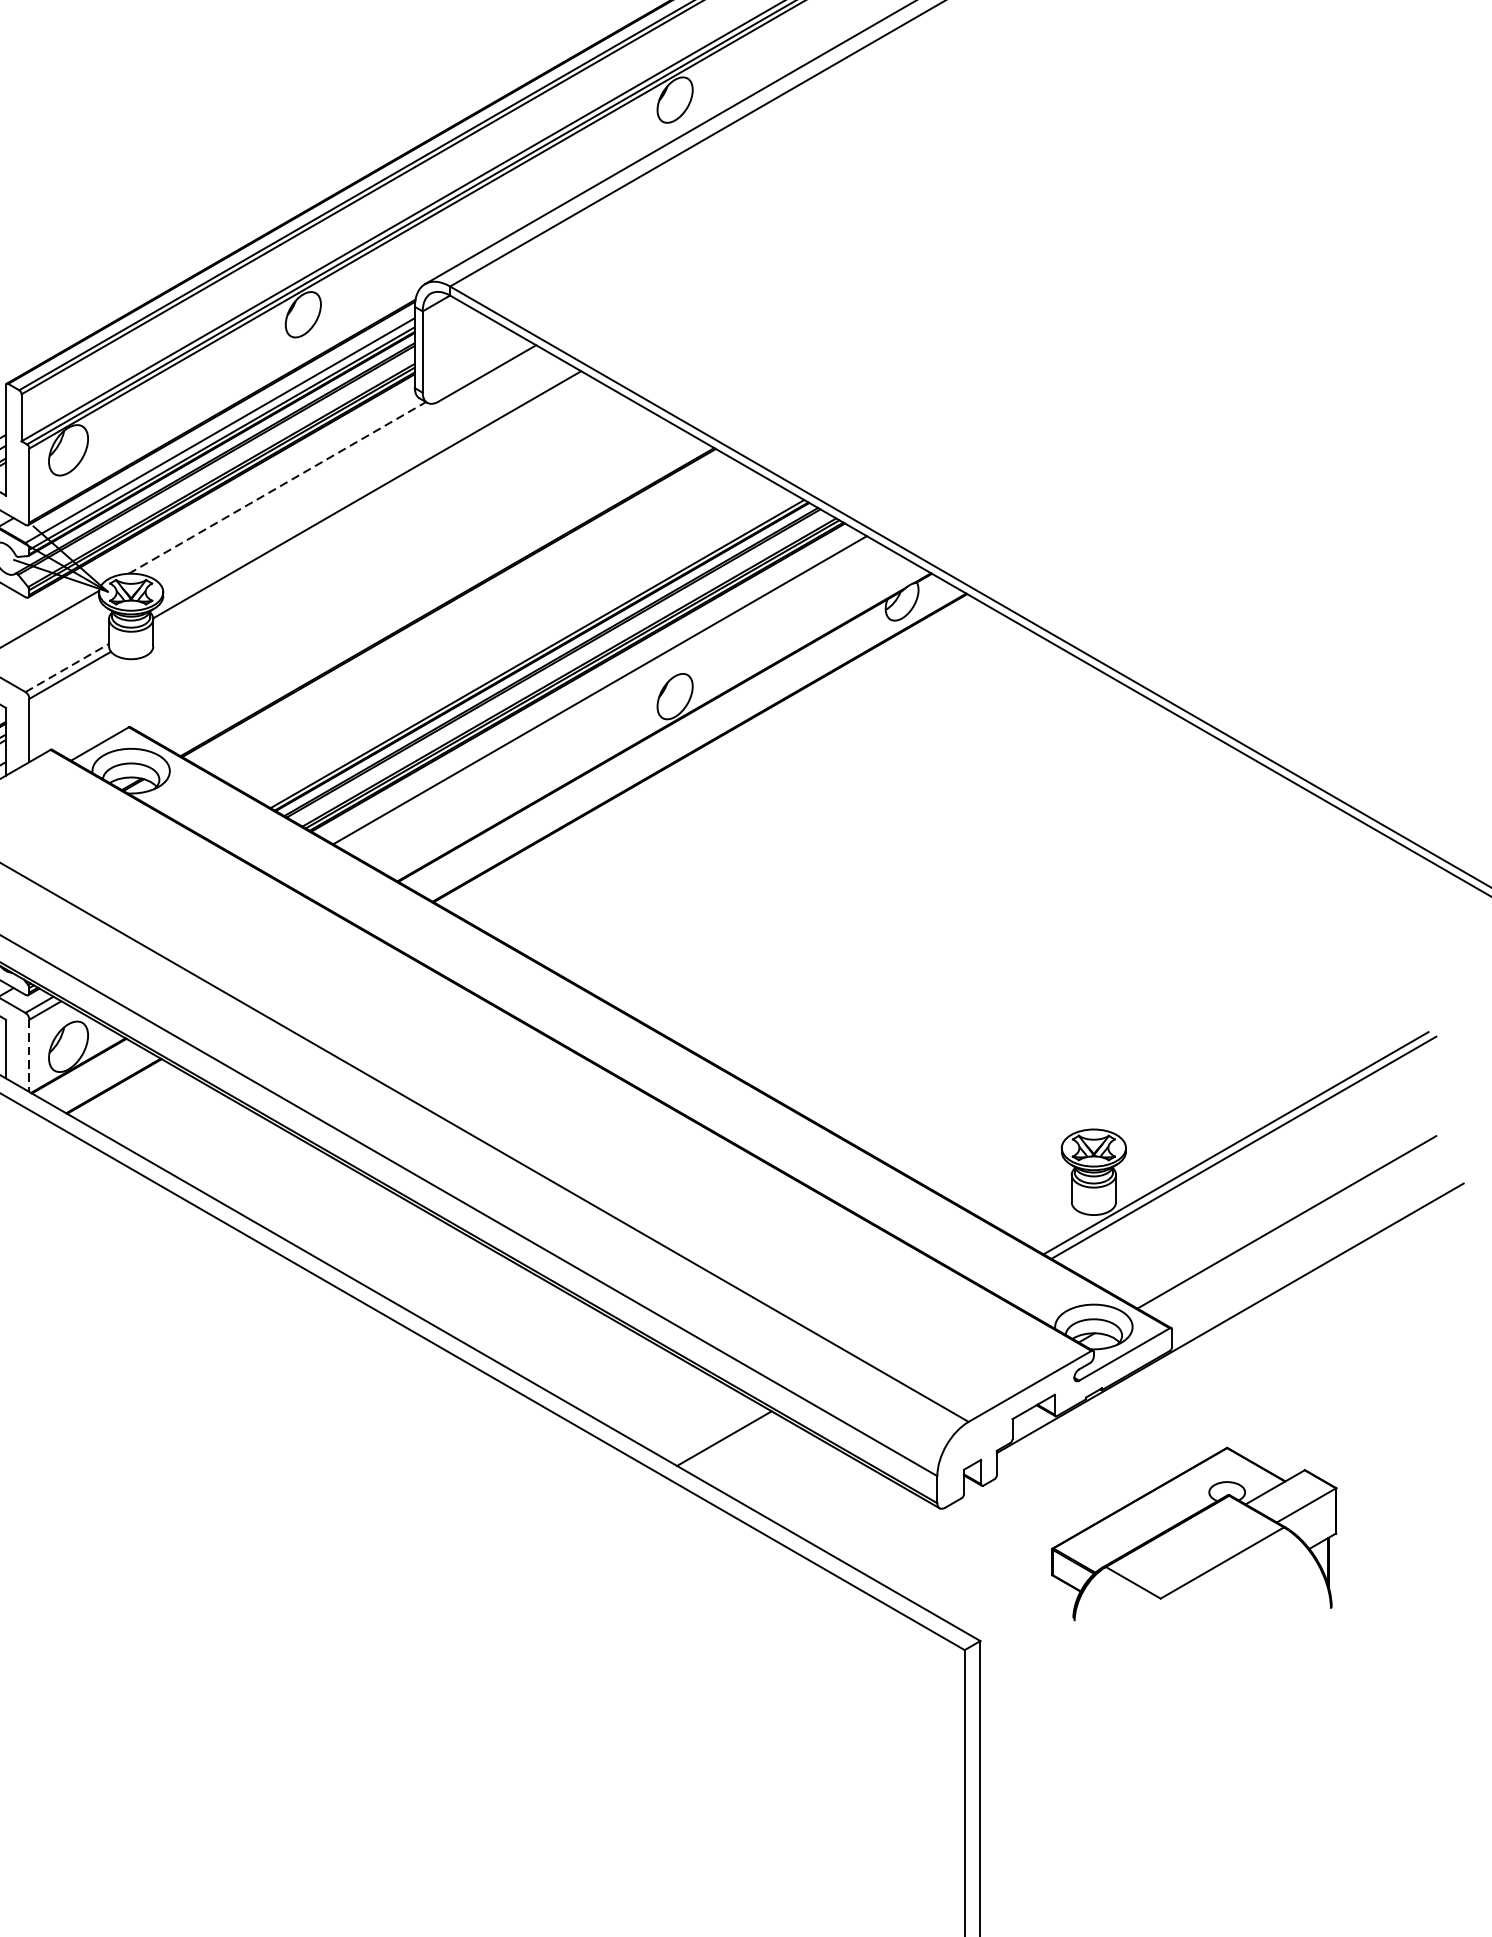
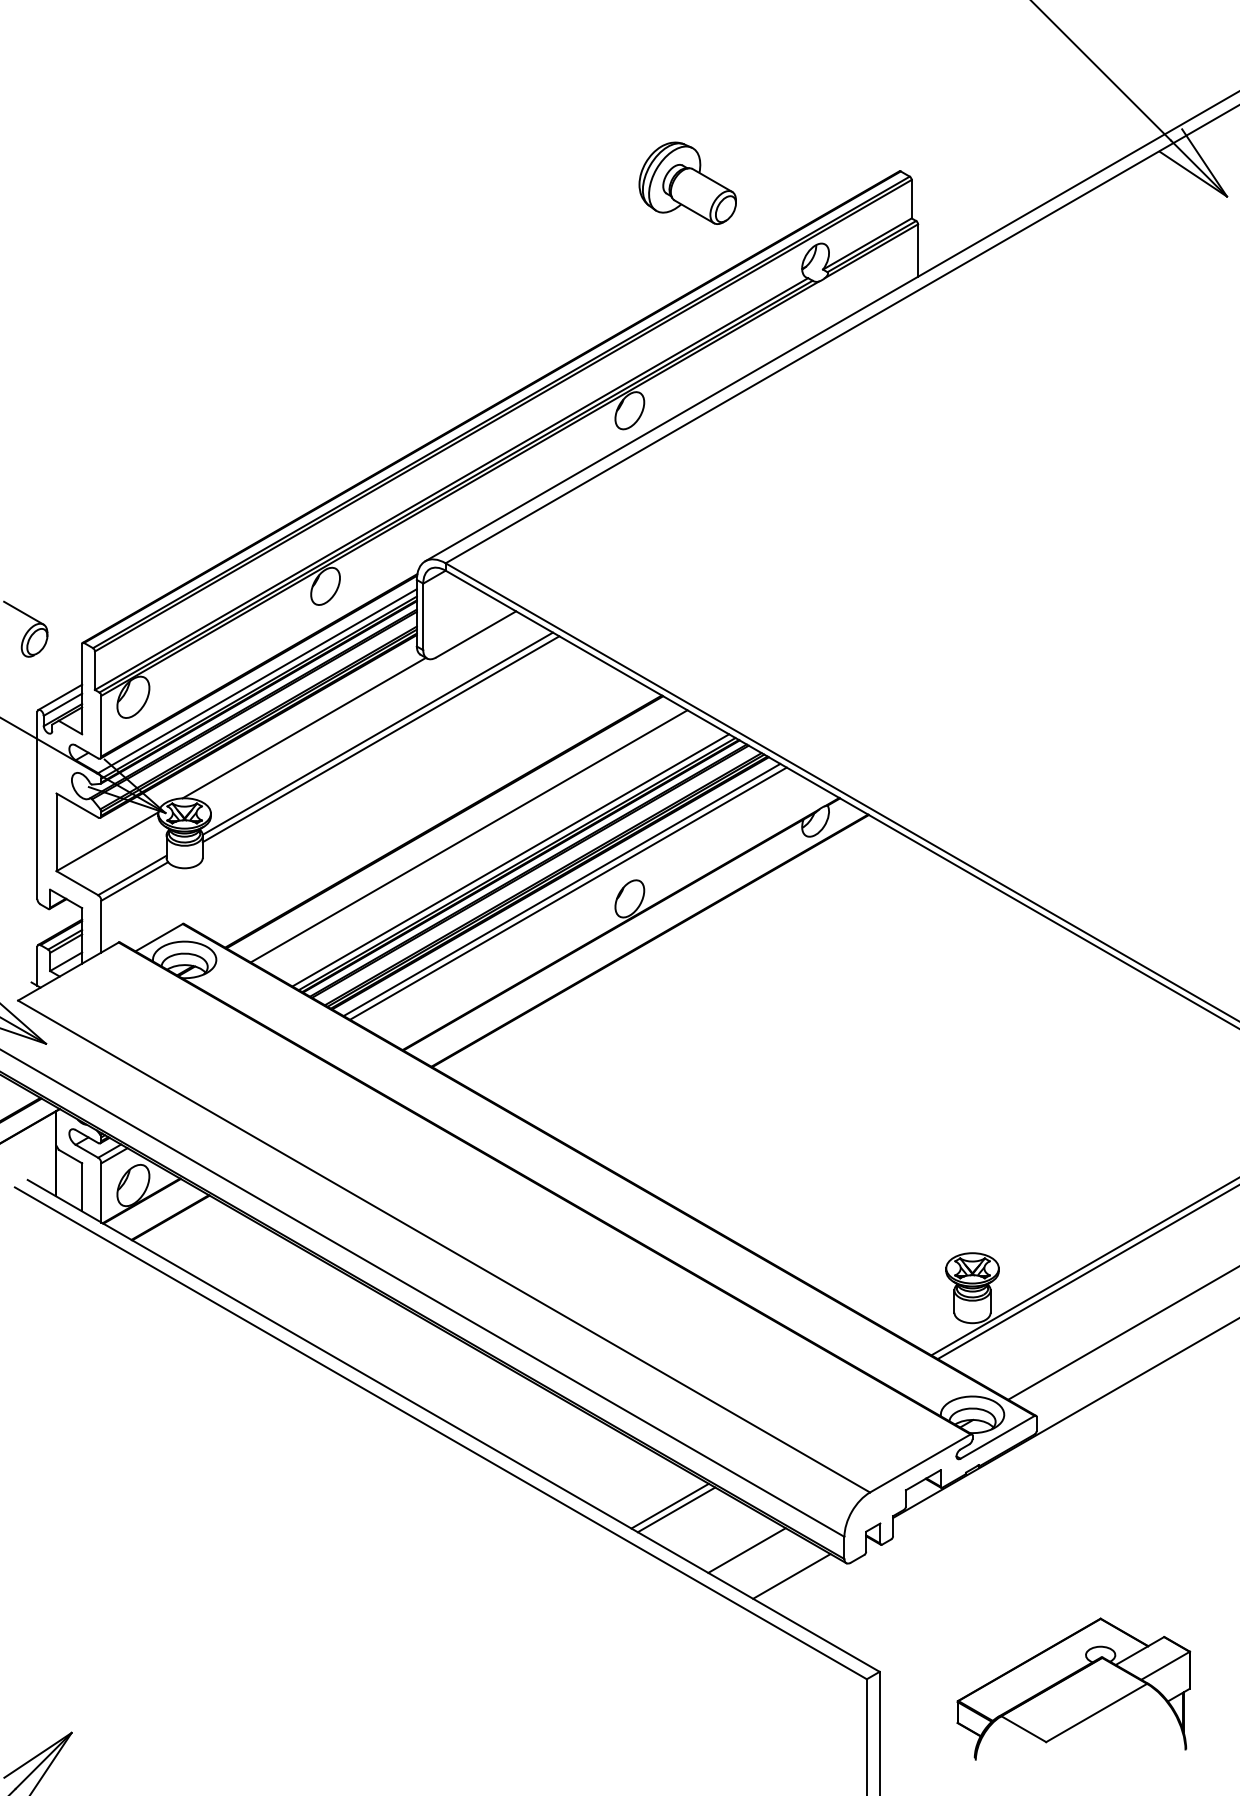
line: (277, 487) -> (304, 727), dashed -> solid
line: (370, 501) -> (380, 739), added
line: (477, 620) -> (468, 836), added
line: (529, 649) -> (510, 860), added
line: (67, 668) -> (132, 875), dashed -> solid
line: (591, 685) -> (561, 889), added
line: (29, 1055) -> (101, 1192), dashed -> solid
line: (732, 1442) -> (676, 1509), added
line: (817, 1492) -> (746, 1550), added
line: (872, 1524) -> (791, 1576), added
part: (1194, 1533) -> (1073, 1688), moved

